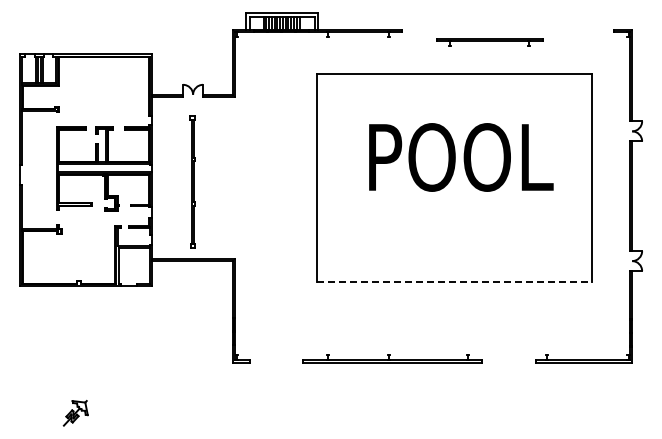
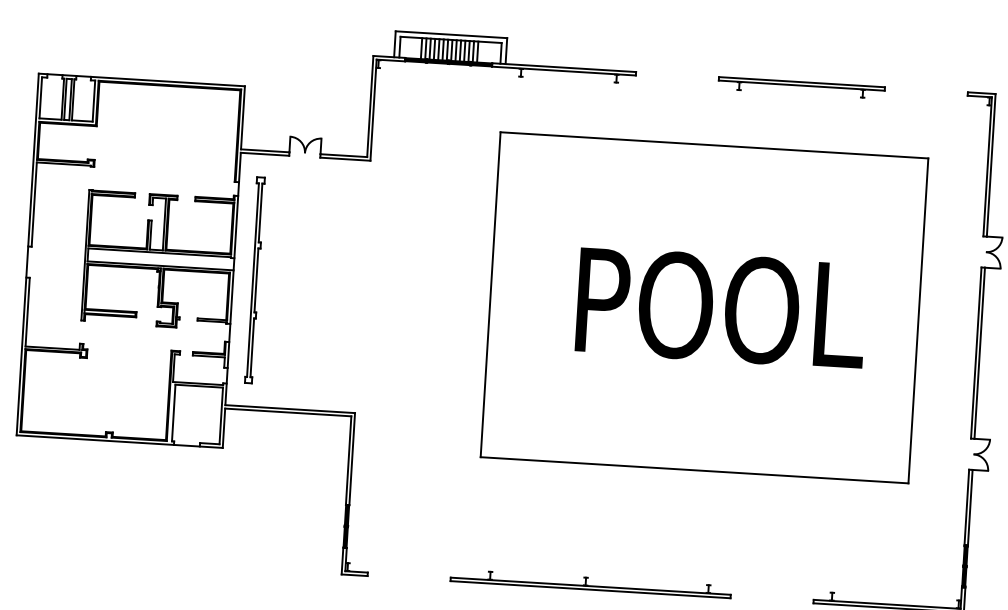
part: (489, 42) -> (800, 87), moved
text: (461, 157) -> (721, 308), moved
part: (192, 181) -> (254, 279), moved
line: (454, 282) -> (694, 470), dashed -> solid

